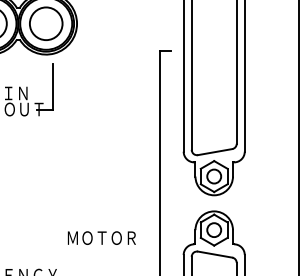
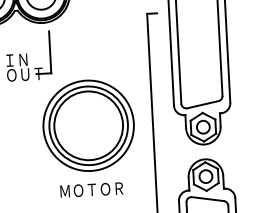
part: (90, 168) -> (88, 125), added
text: (101, 237) -> (91, 189), moved

